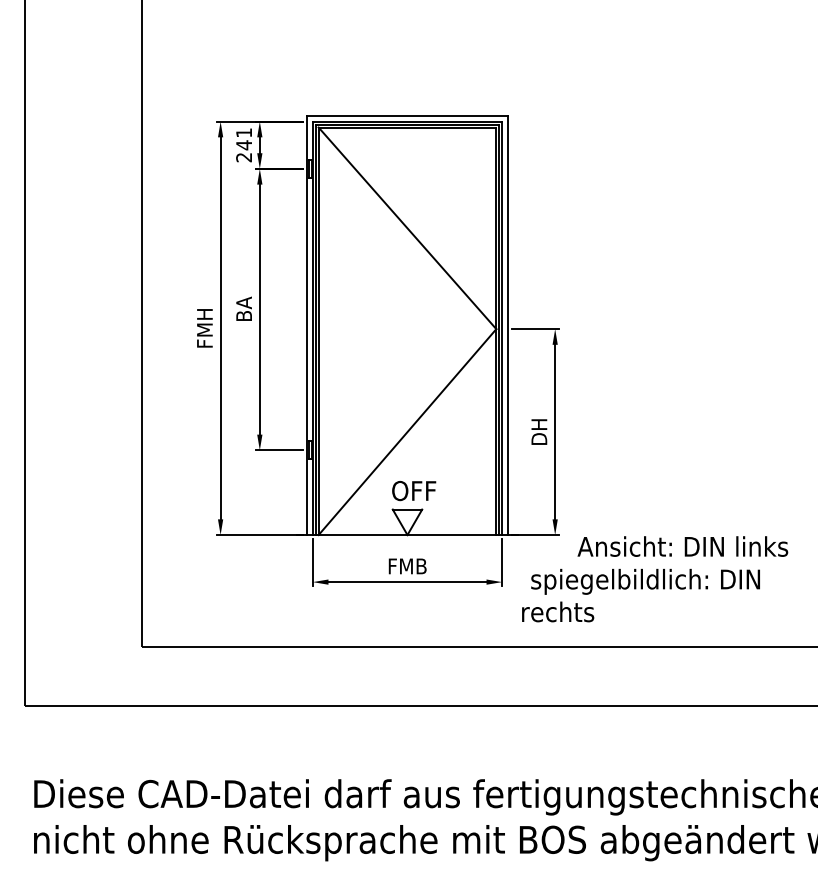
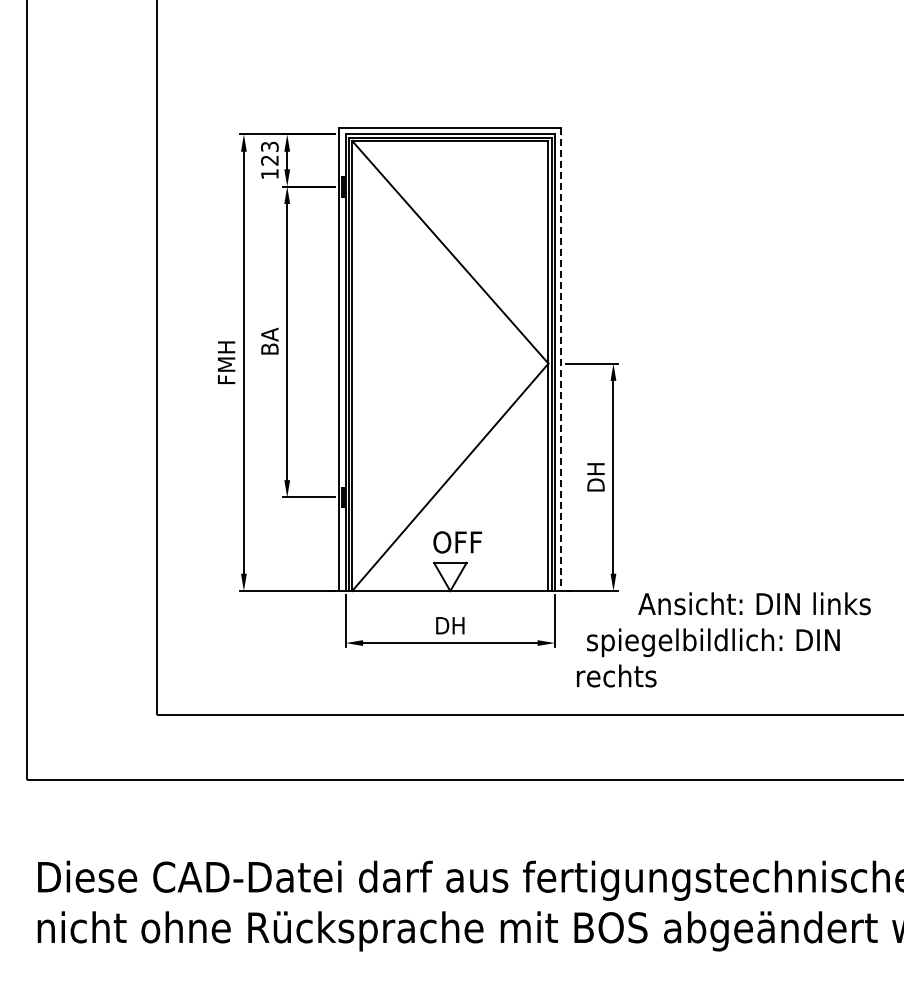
text: (243, 145) -> (269, 160), 241 -> 123
line: (508, 325) -> (561, 359), solid -> dashed
text: (407, 566) -> (450, 625), FMB -> DH

